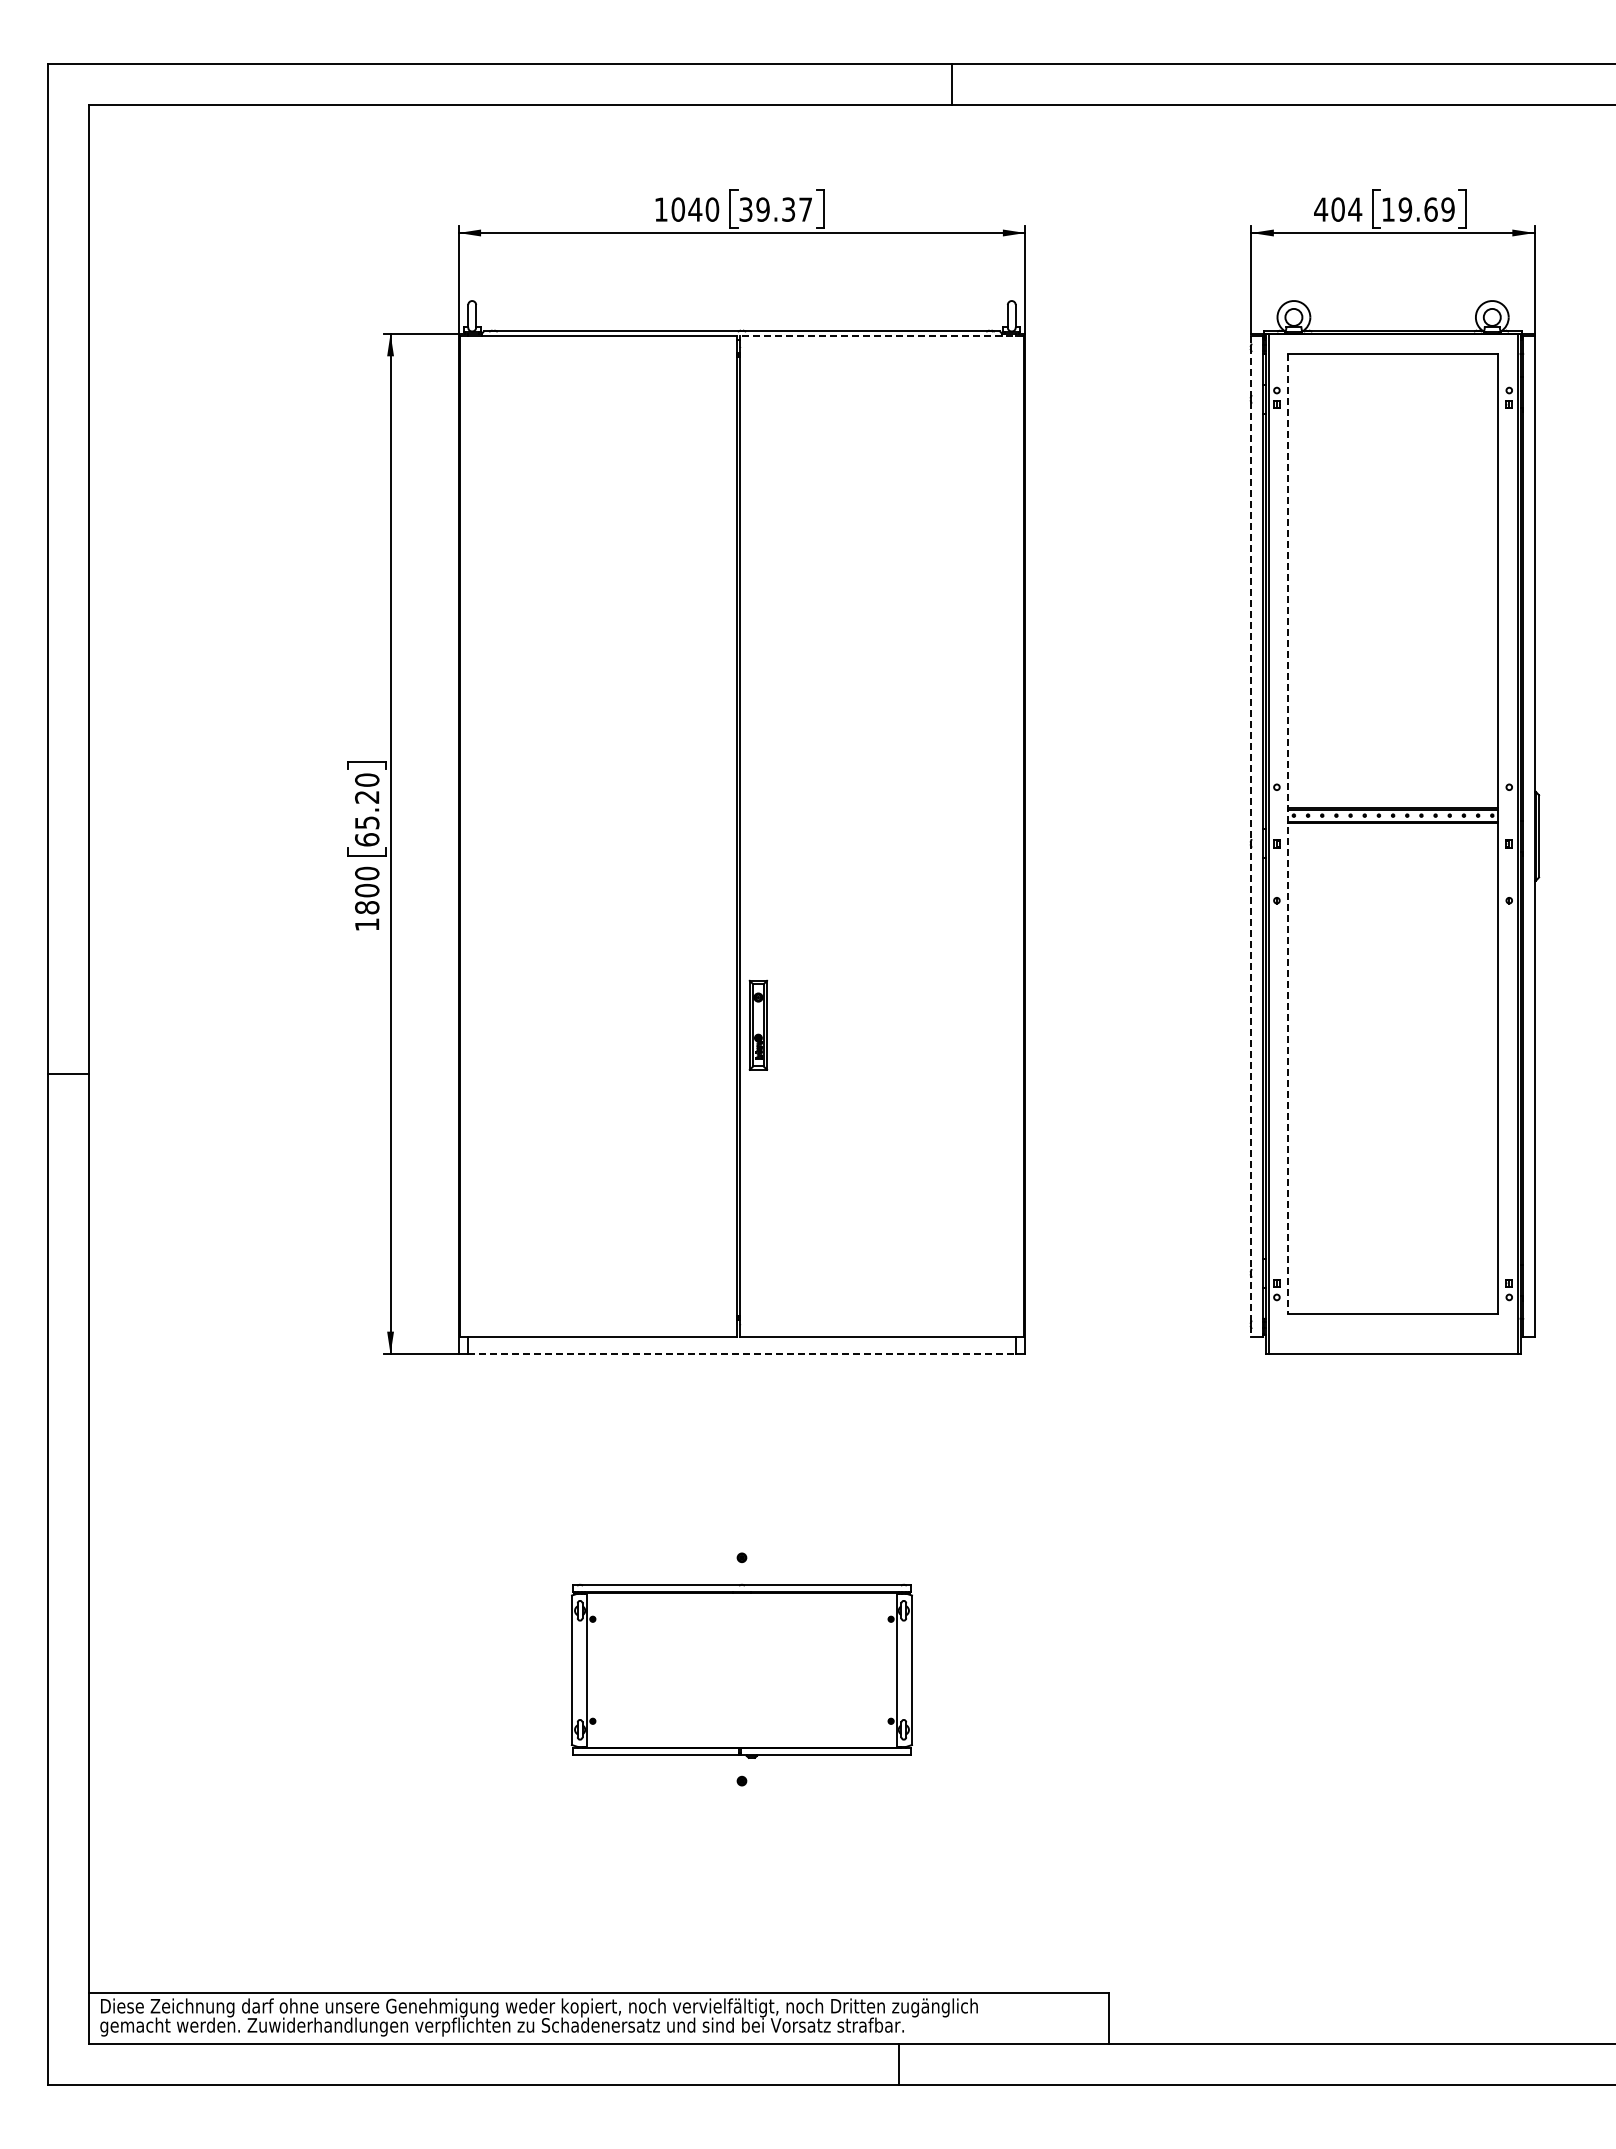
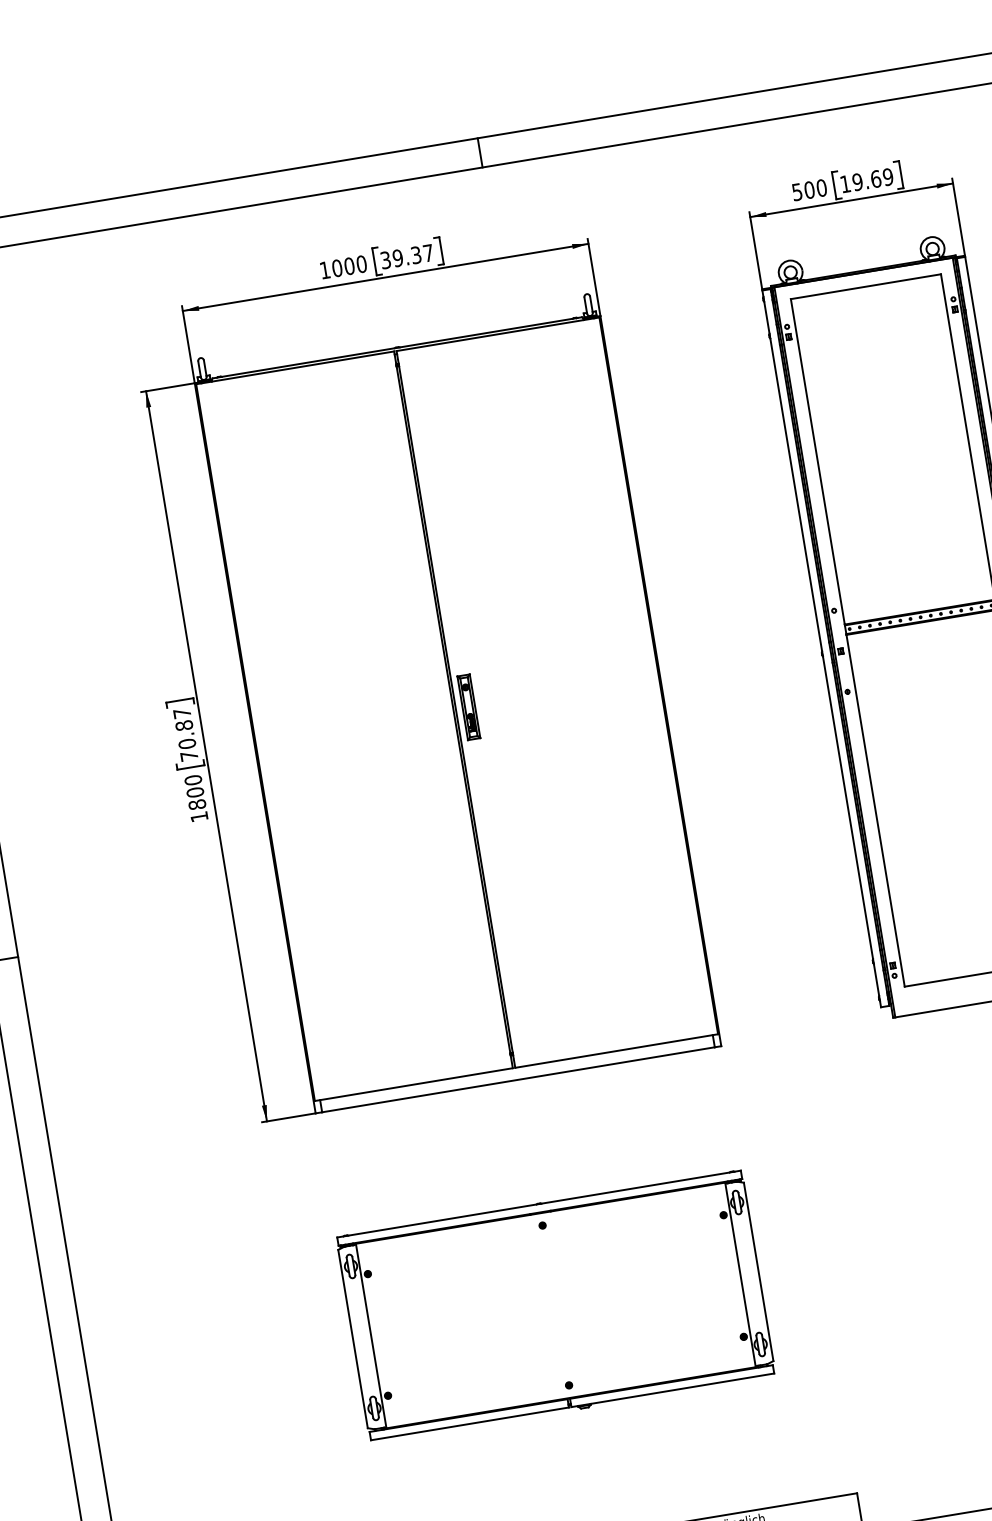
line: (951, 84) -> (480, 152), moved
text: (695, 209) -> (349, 266), 1040 -> 1000
text: (1338, 209) -> (809, 189), 404 -> 500
line: (881, 335) -> (497, 334), dashed -> solid
text: (367, 809) -> (185, 734), 65.20 -> 70.87
line: (1288, 834) -> (848, 643), dashed -> solid
line: (1251, 836) -> (821, 648), dashed -> solid
part: (758, 1024) -> (468, 706), moved
line: (742, 1354) -> (518, 1080), dashed -> solid
part: (741, 1671) -> (555, 1306), size x1.67

